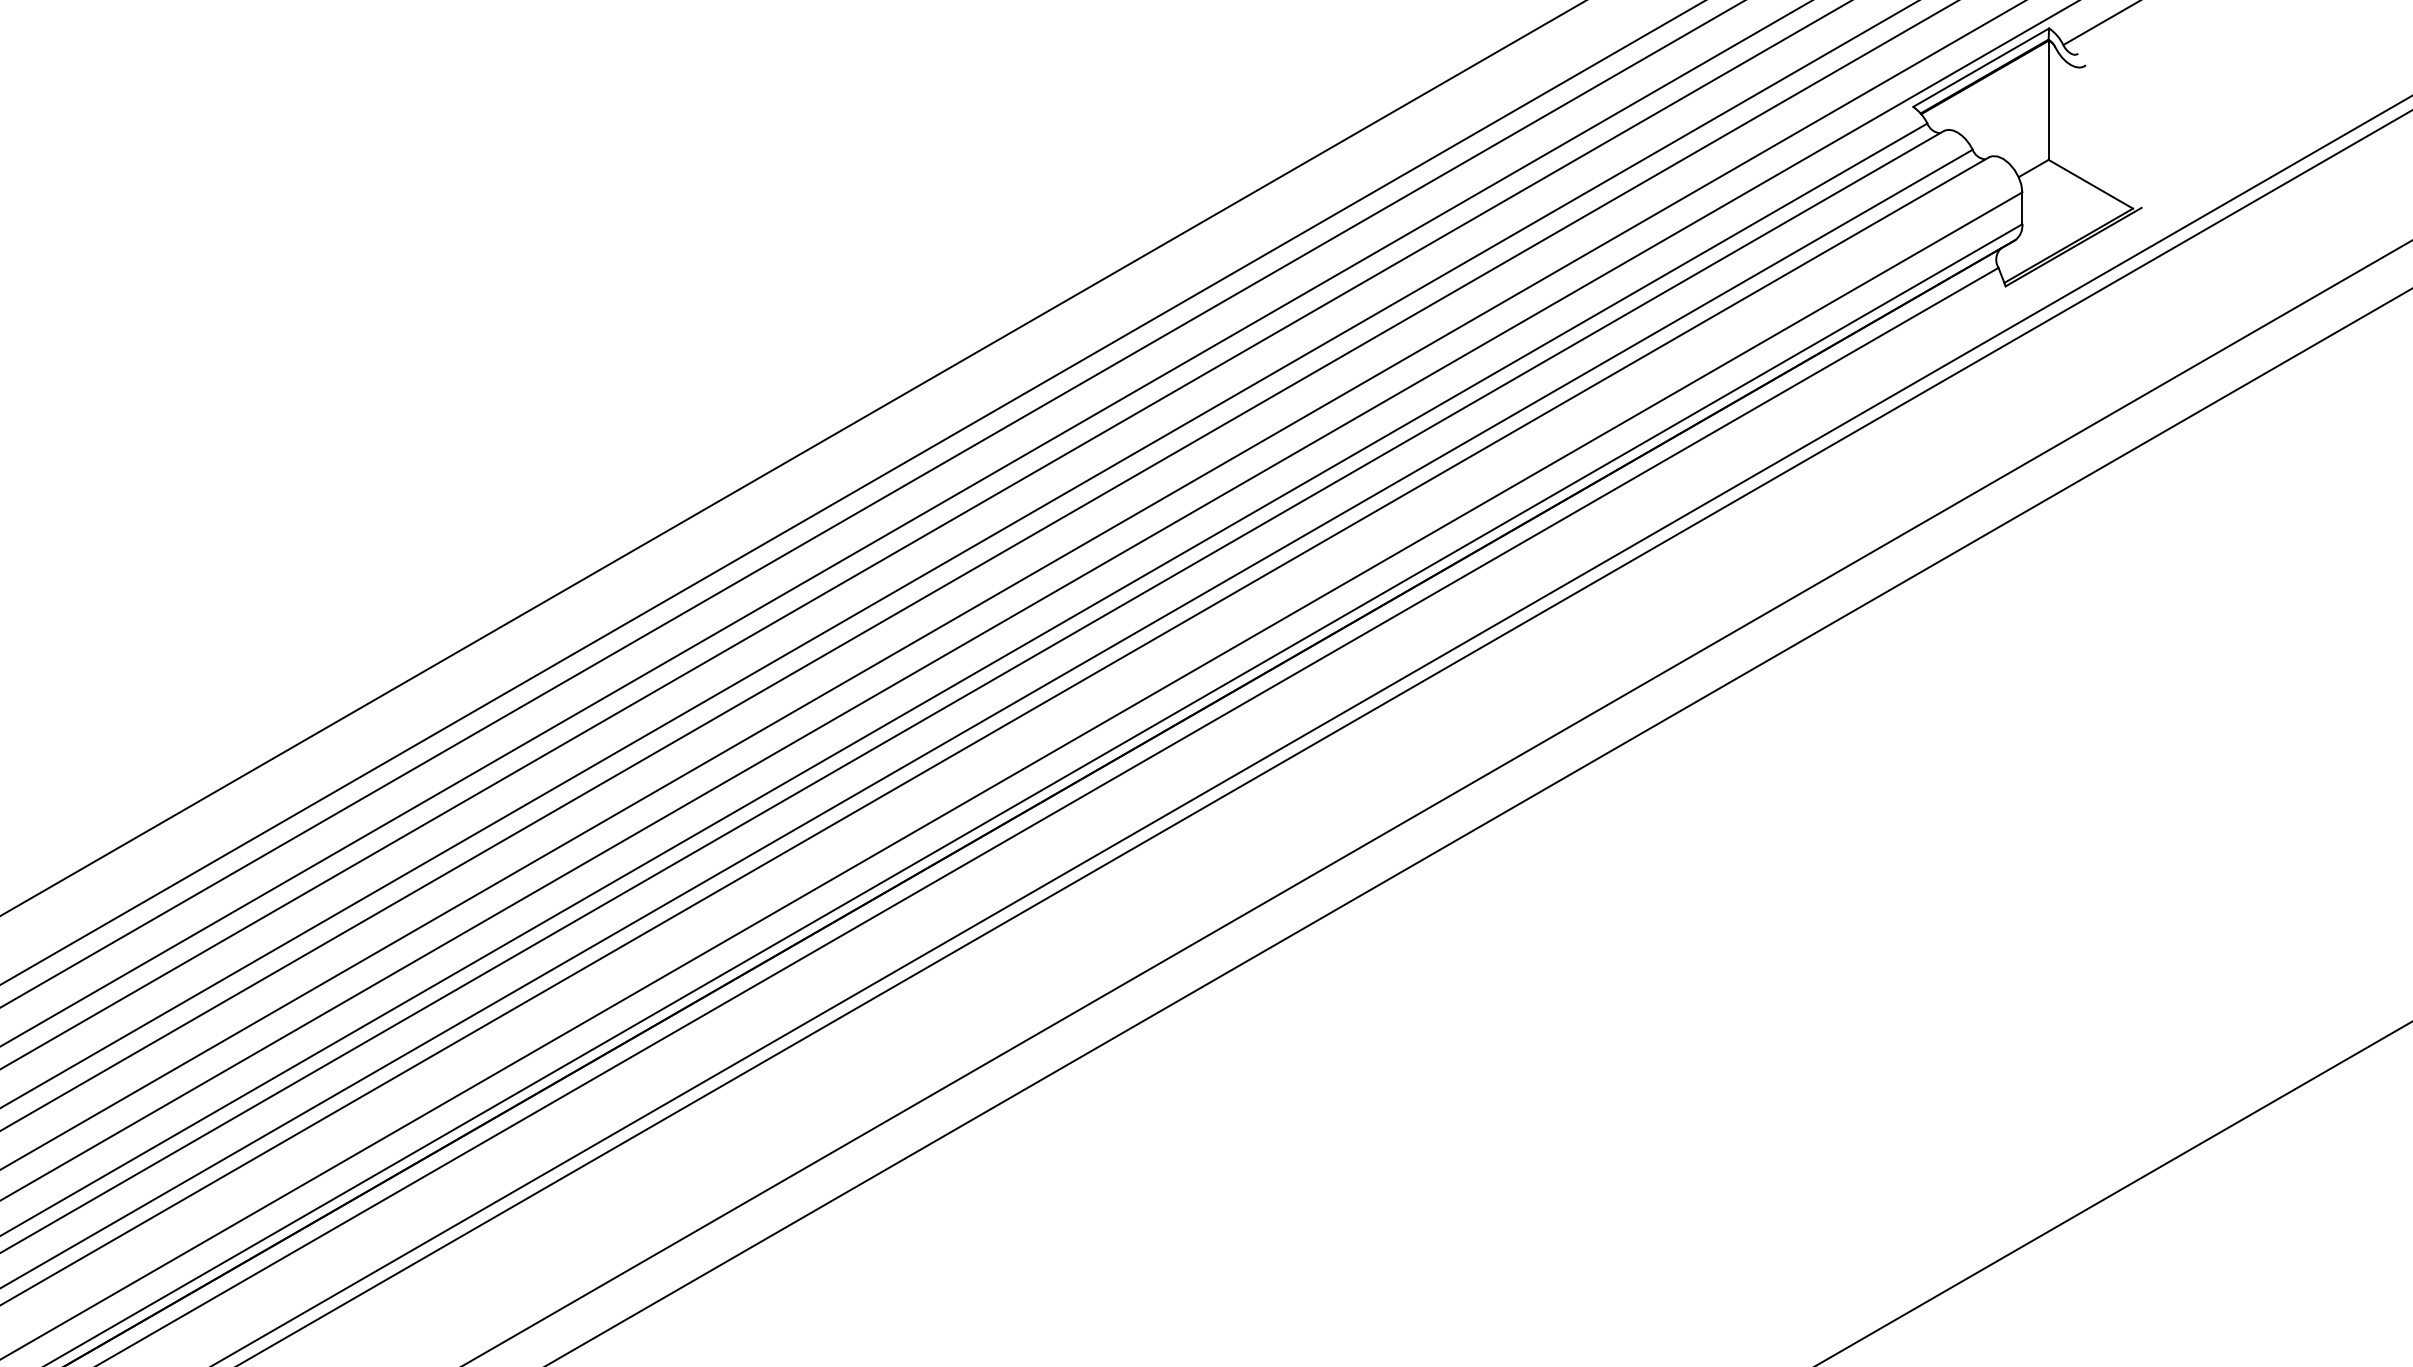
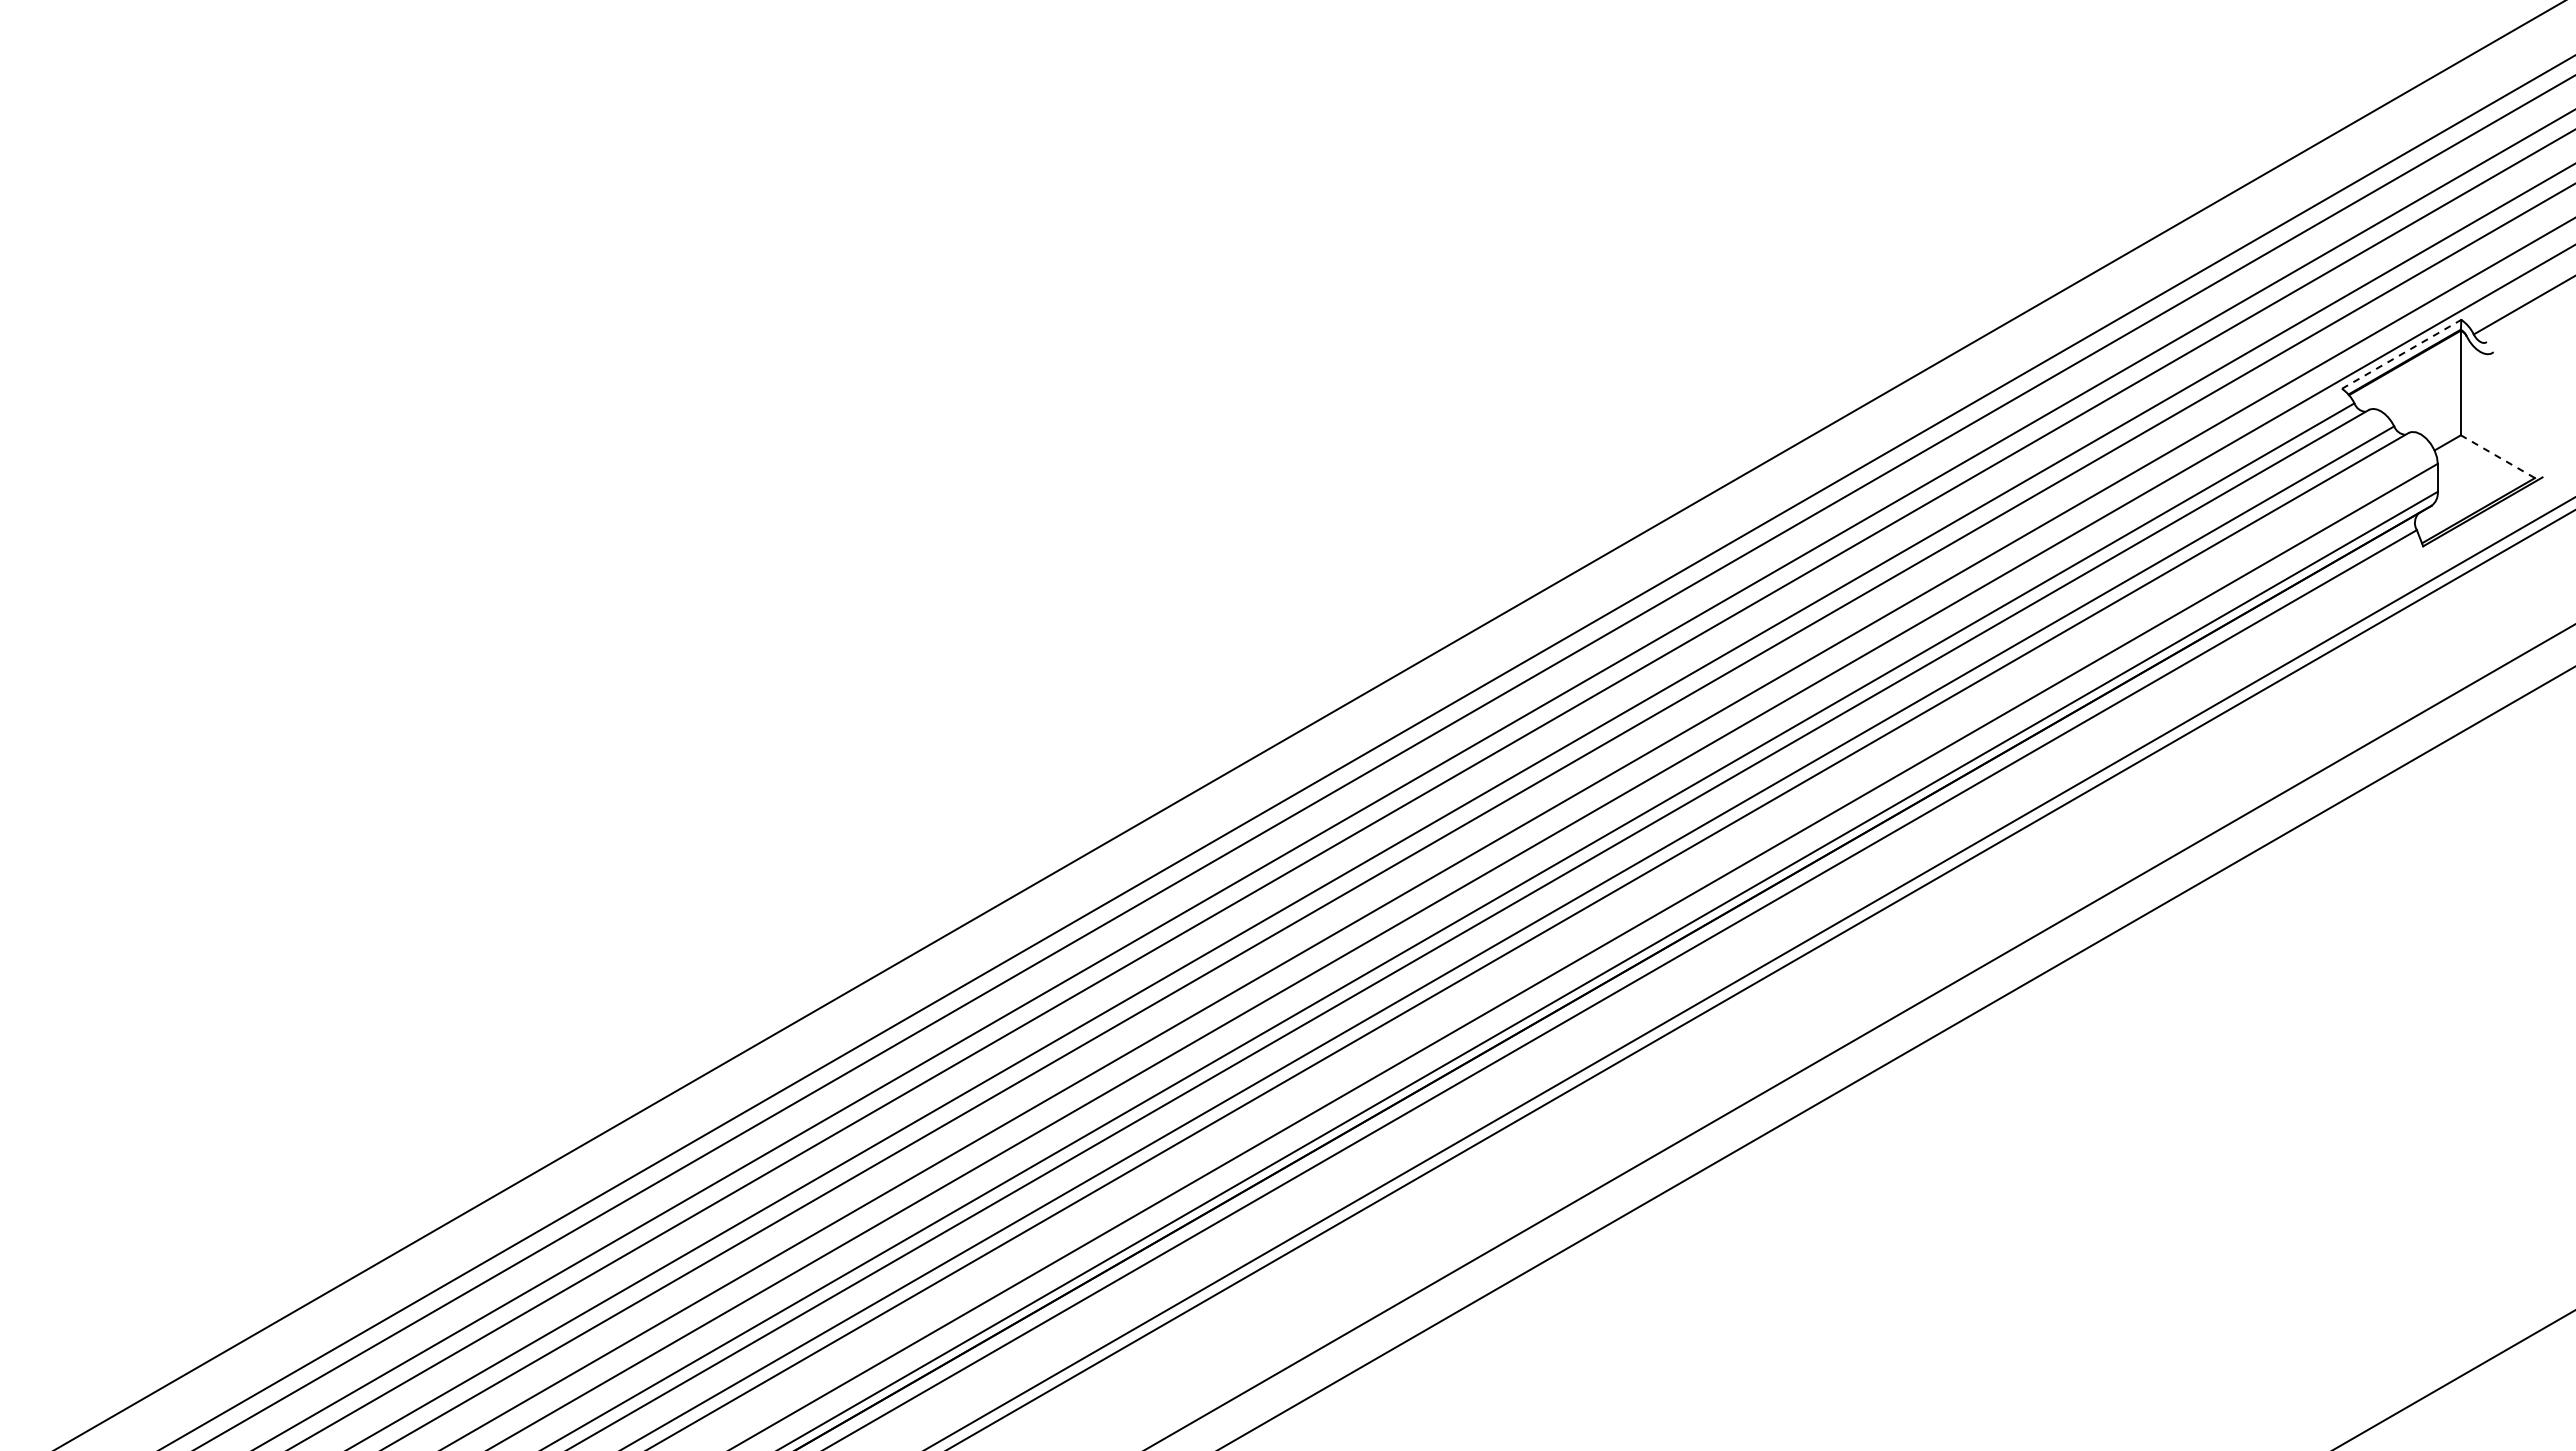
line: (1980, 67) -> (2401, 354), solid -> dashed
line: (2090, 184) -> (2497, 456), solid -> dashed

